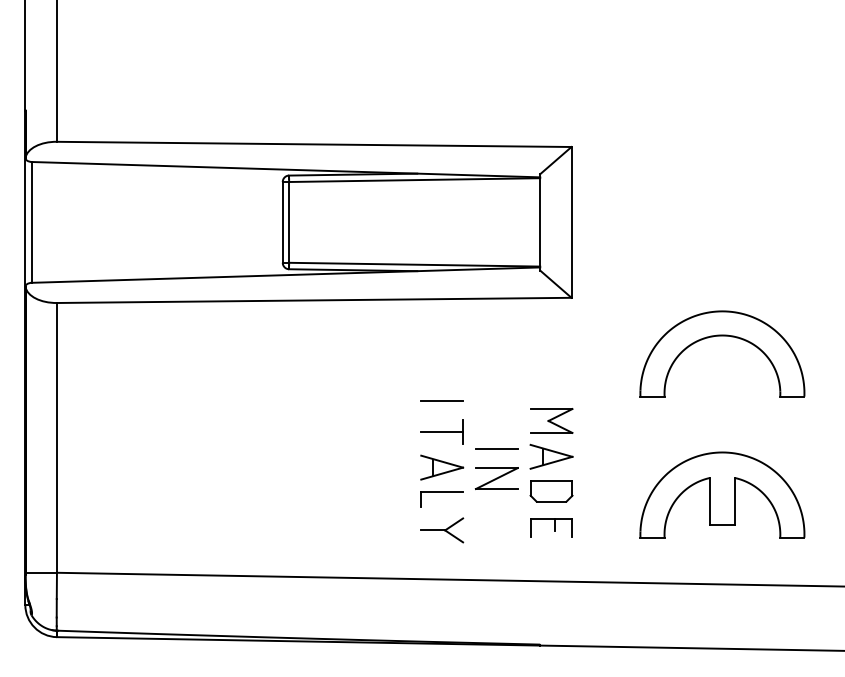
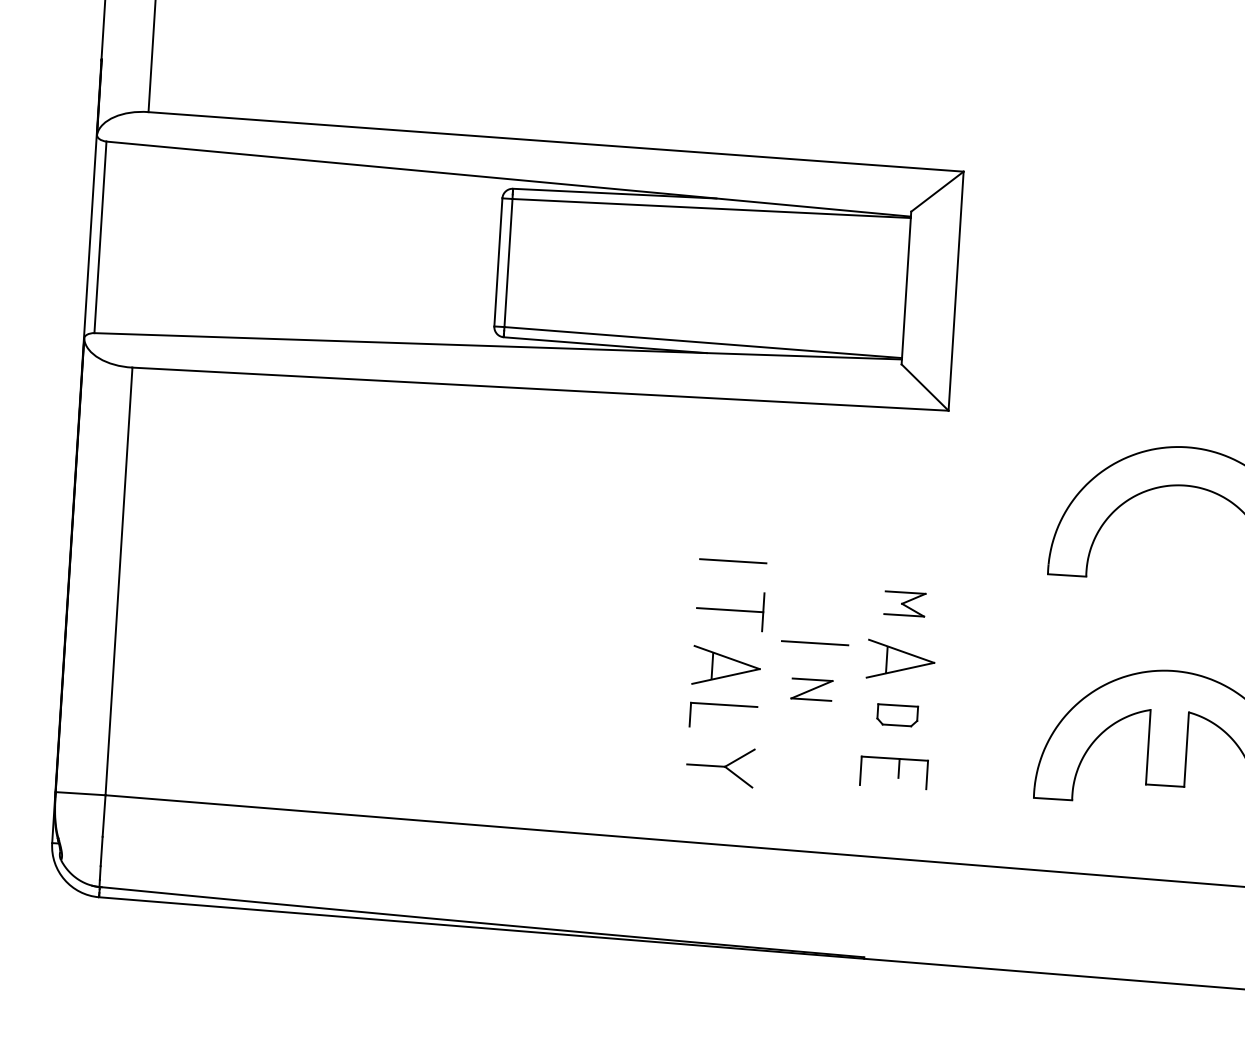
part: (551, 420) -> (904, 603), size x0.6
part: (496, 478) -> (811, 689), size x0.6
part: (551, 491) -> (897, 715), size x0.6

